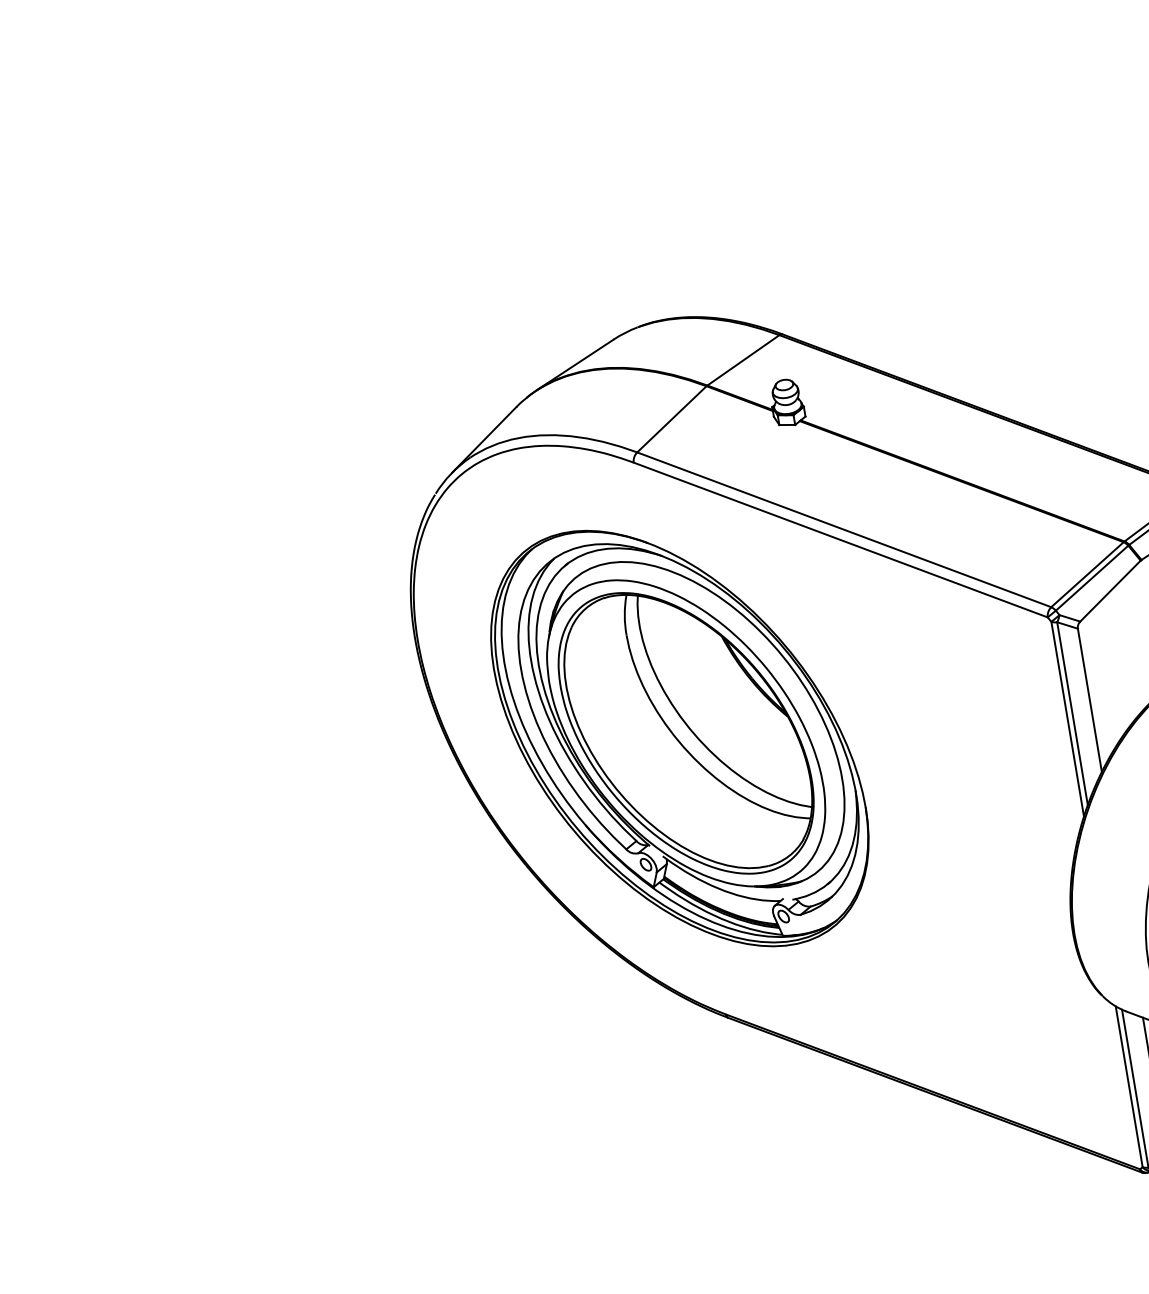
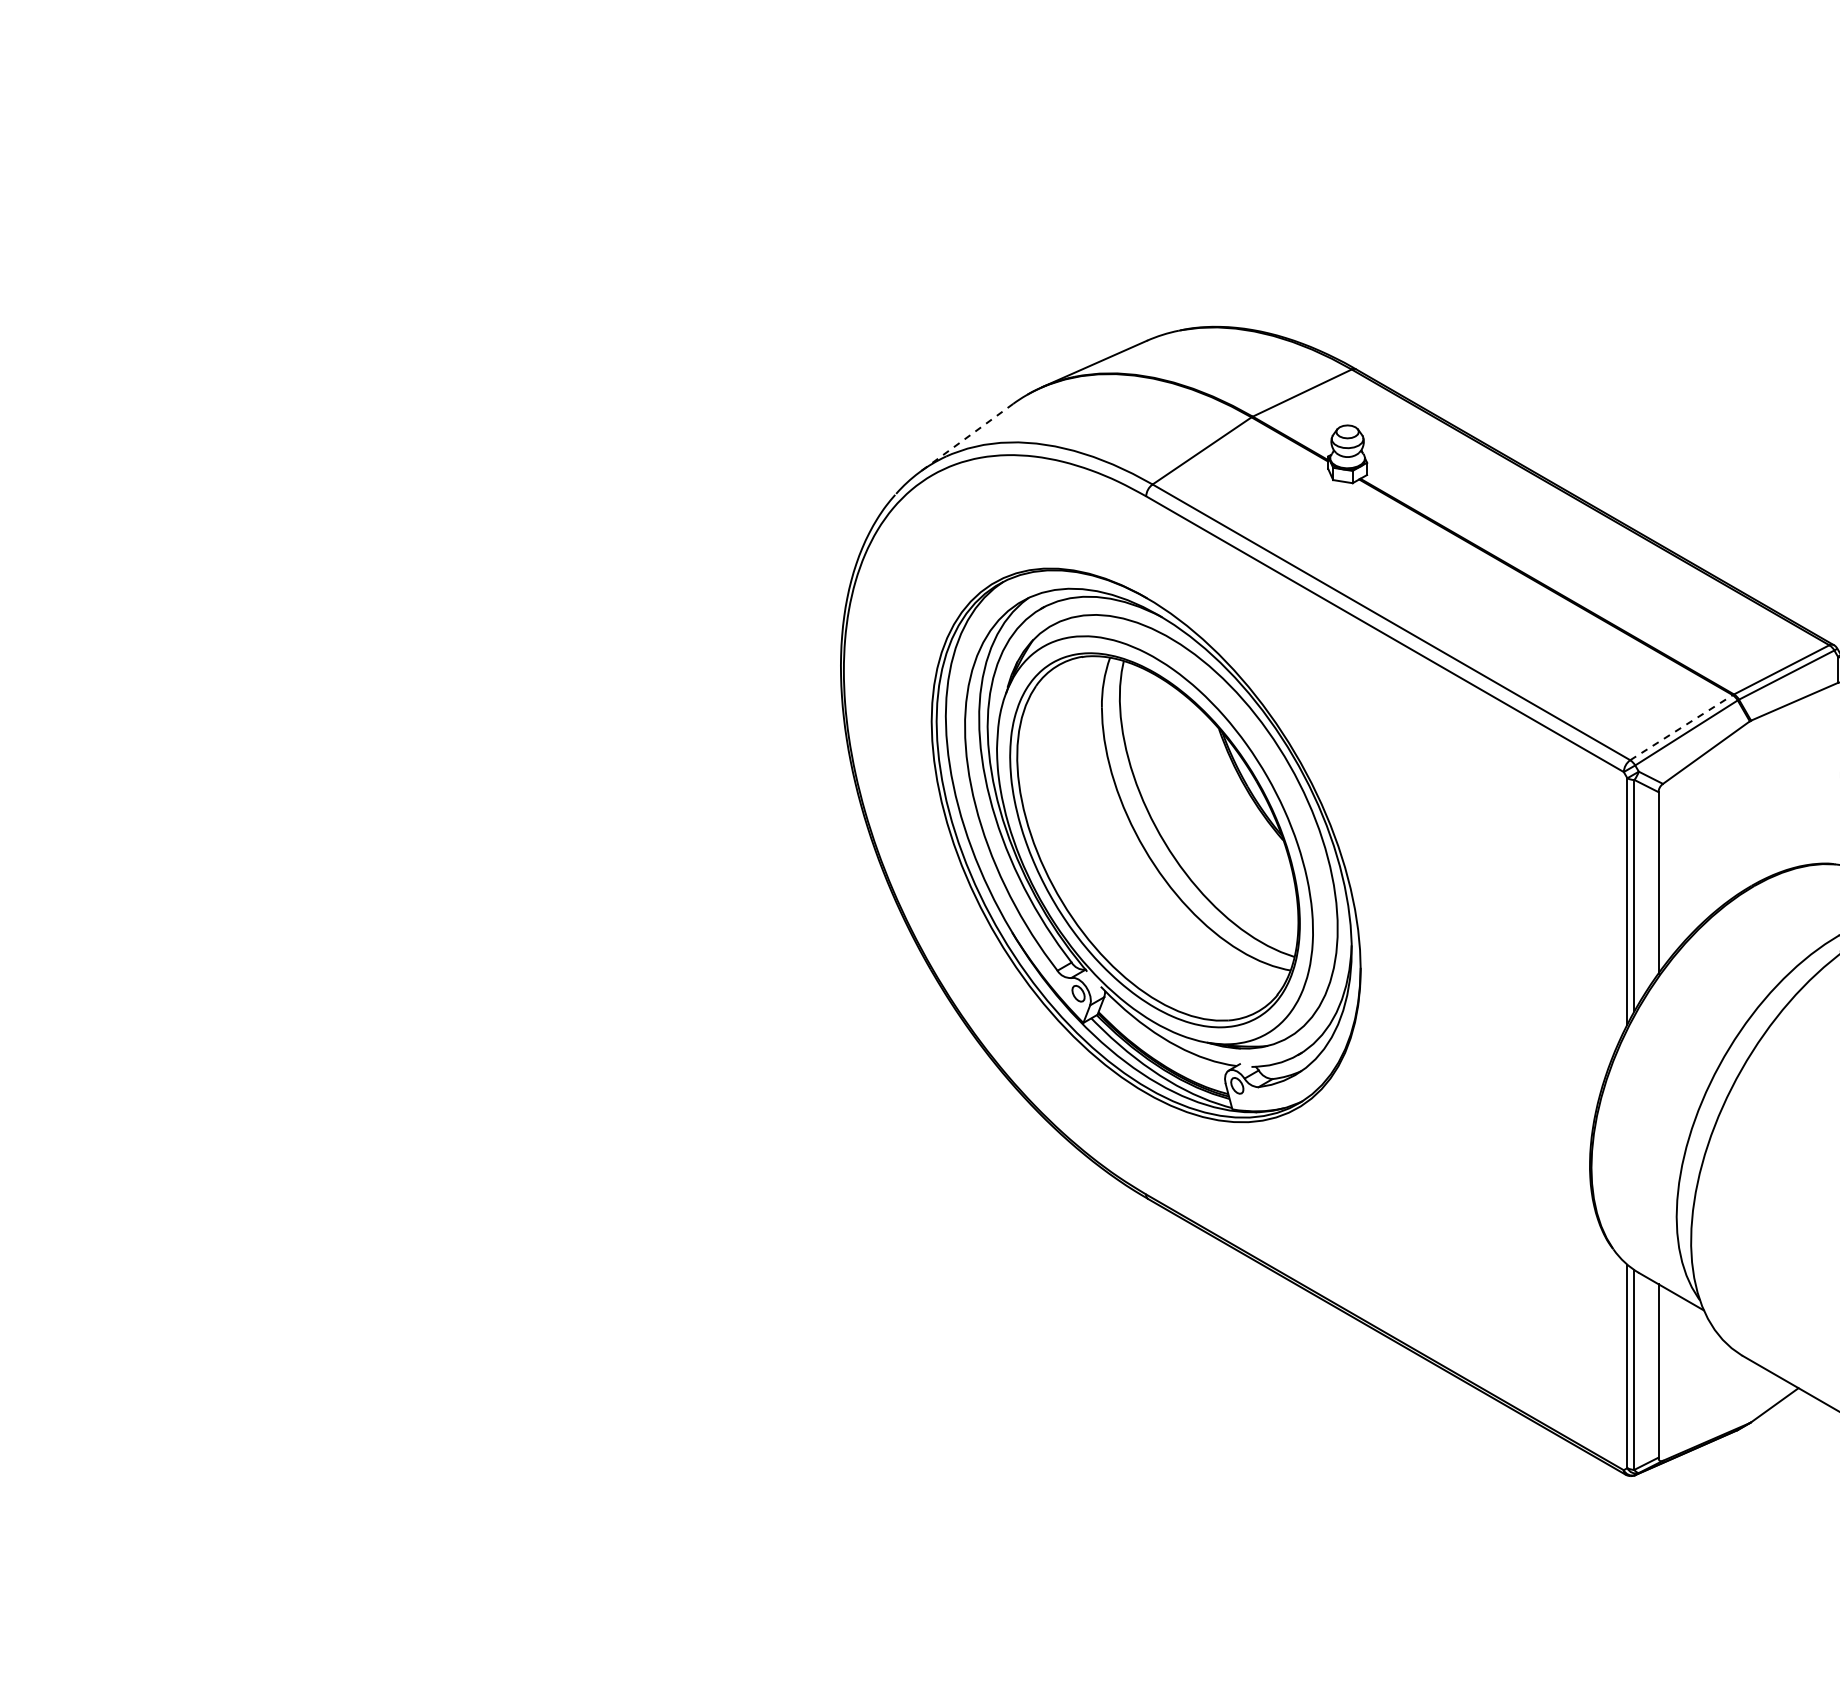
line: (483, 439) -> (966, 437), solid -> dashed
line: (1087, 574) -> (1681, 727), solid -> dashed

